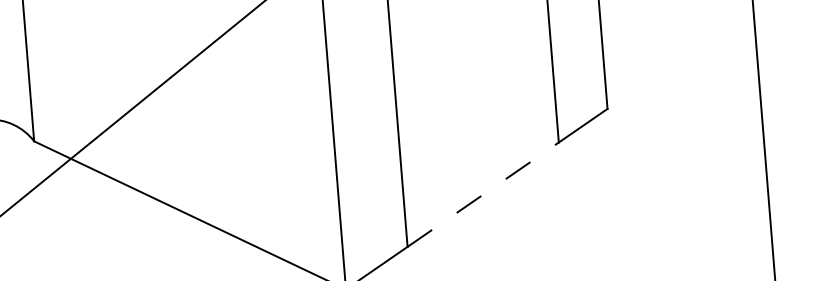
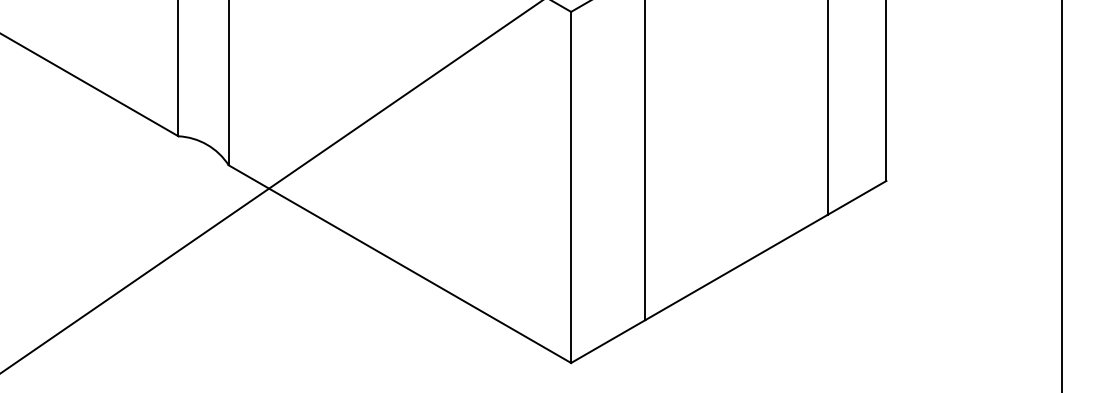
line: (483, 194) -> (736, 267), dashed -> solid

